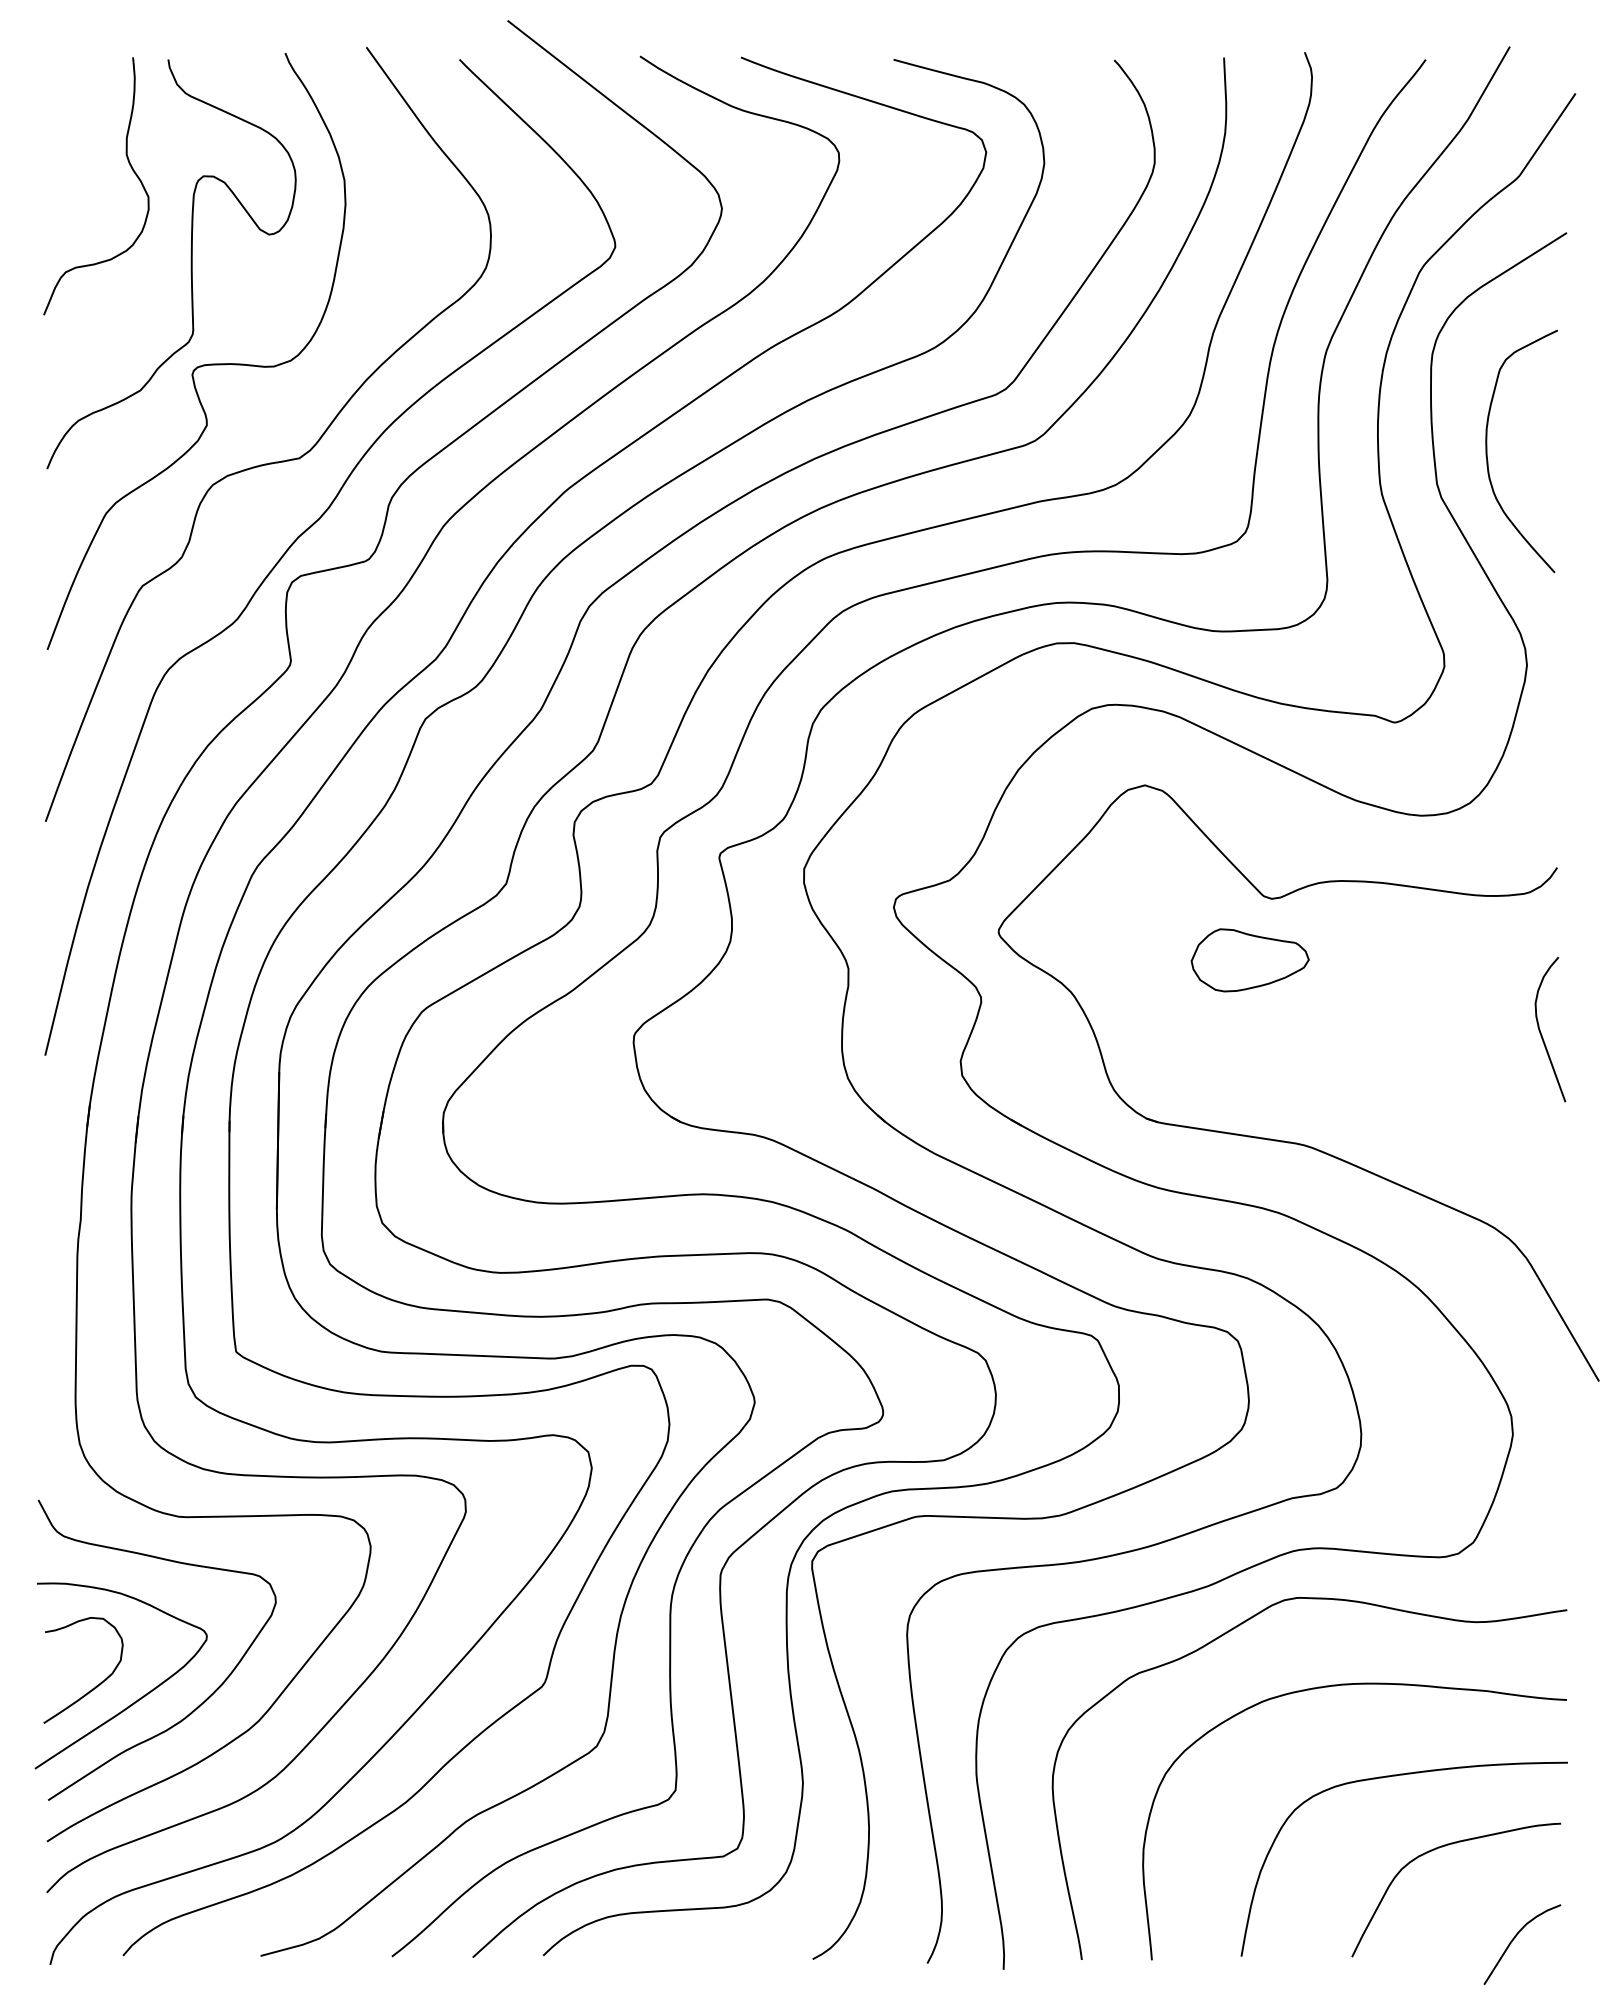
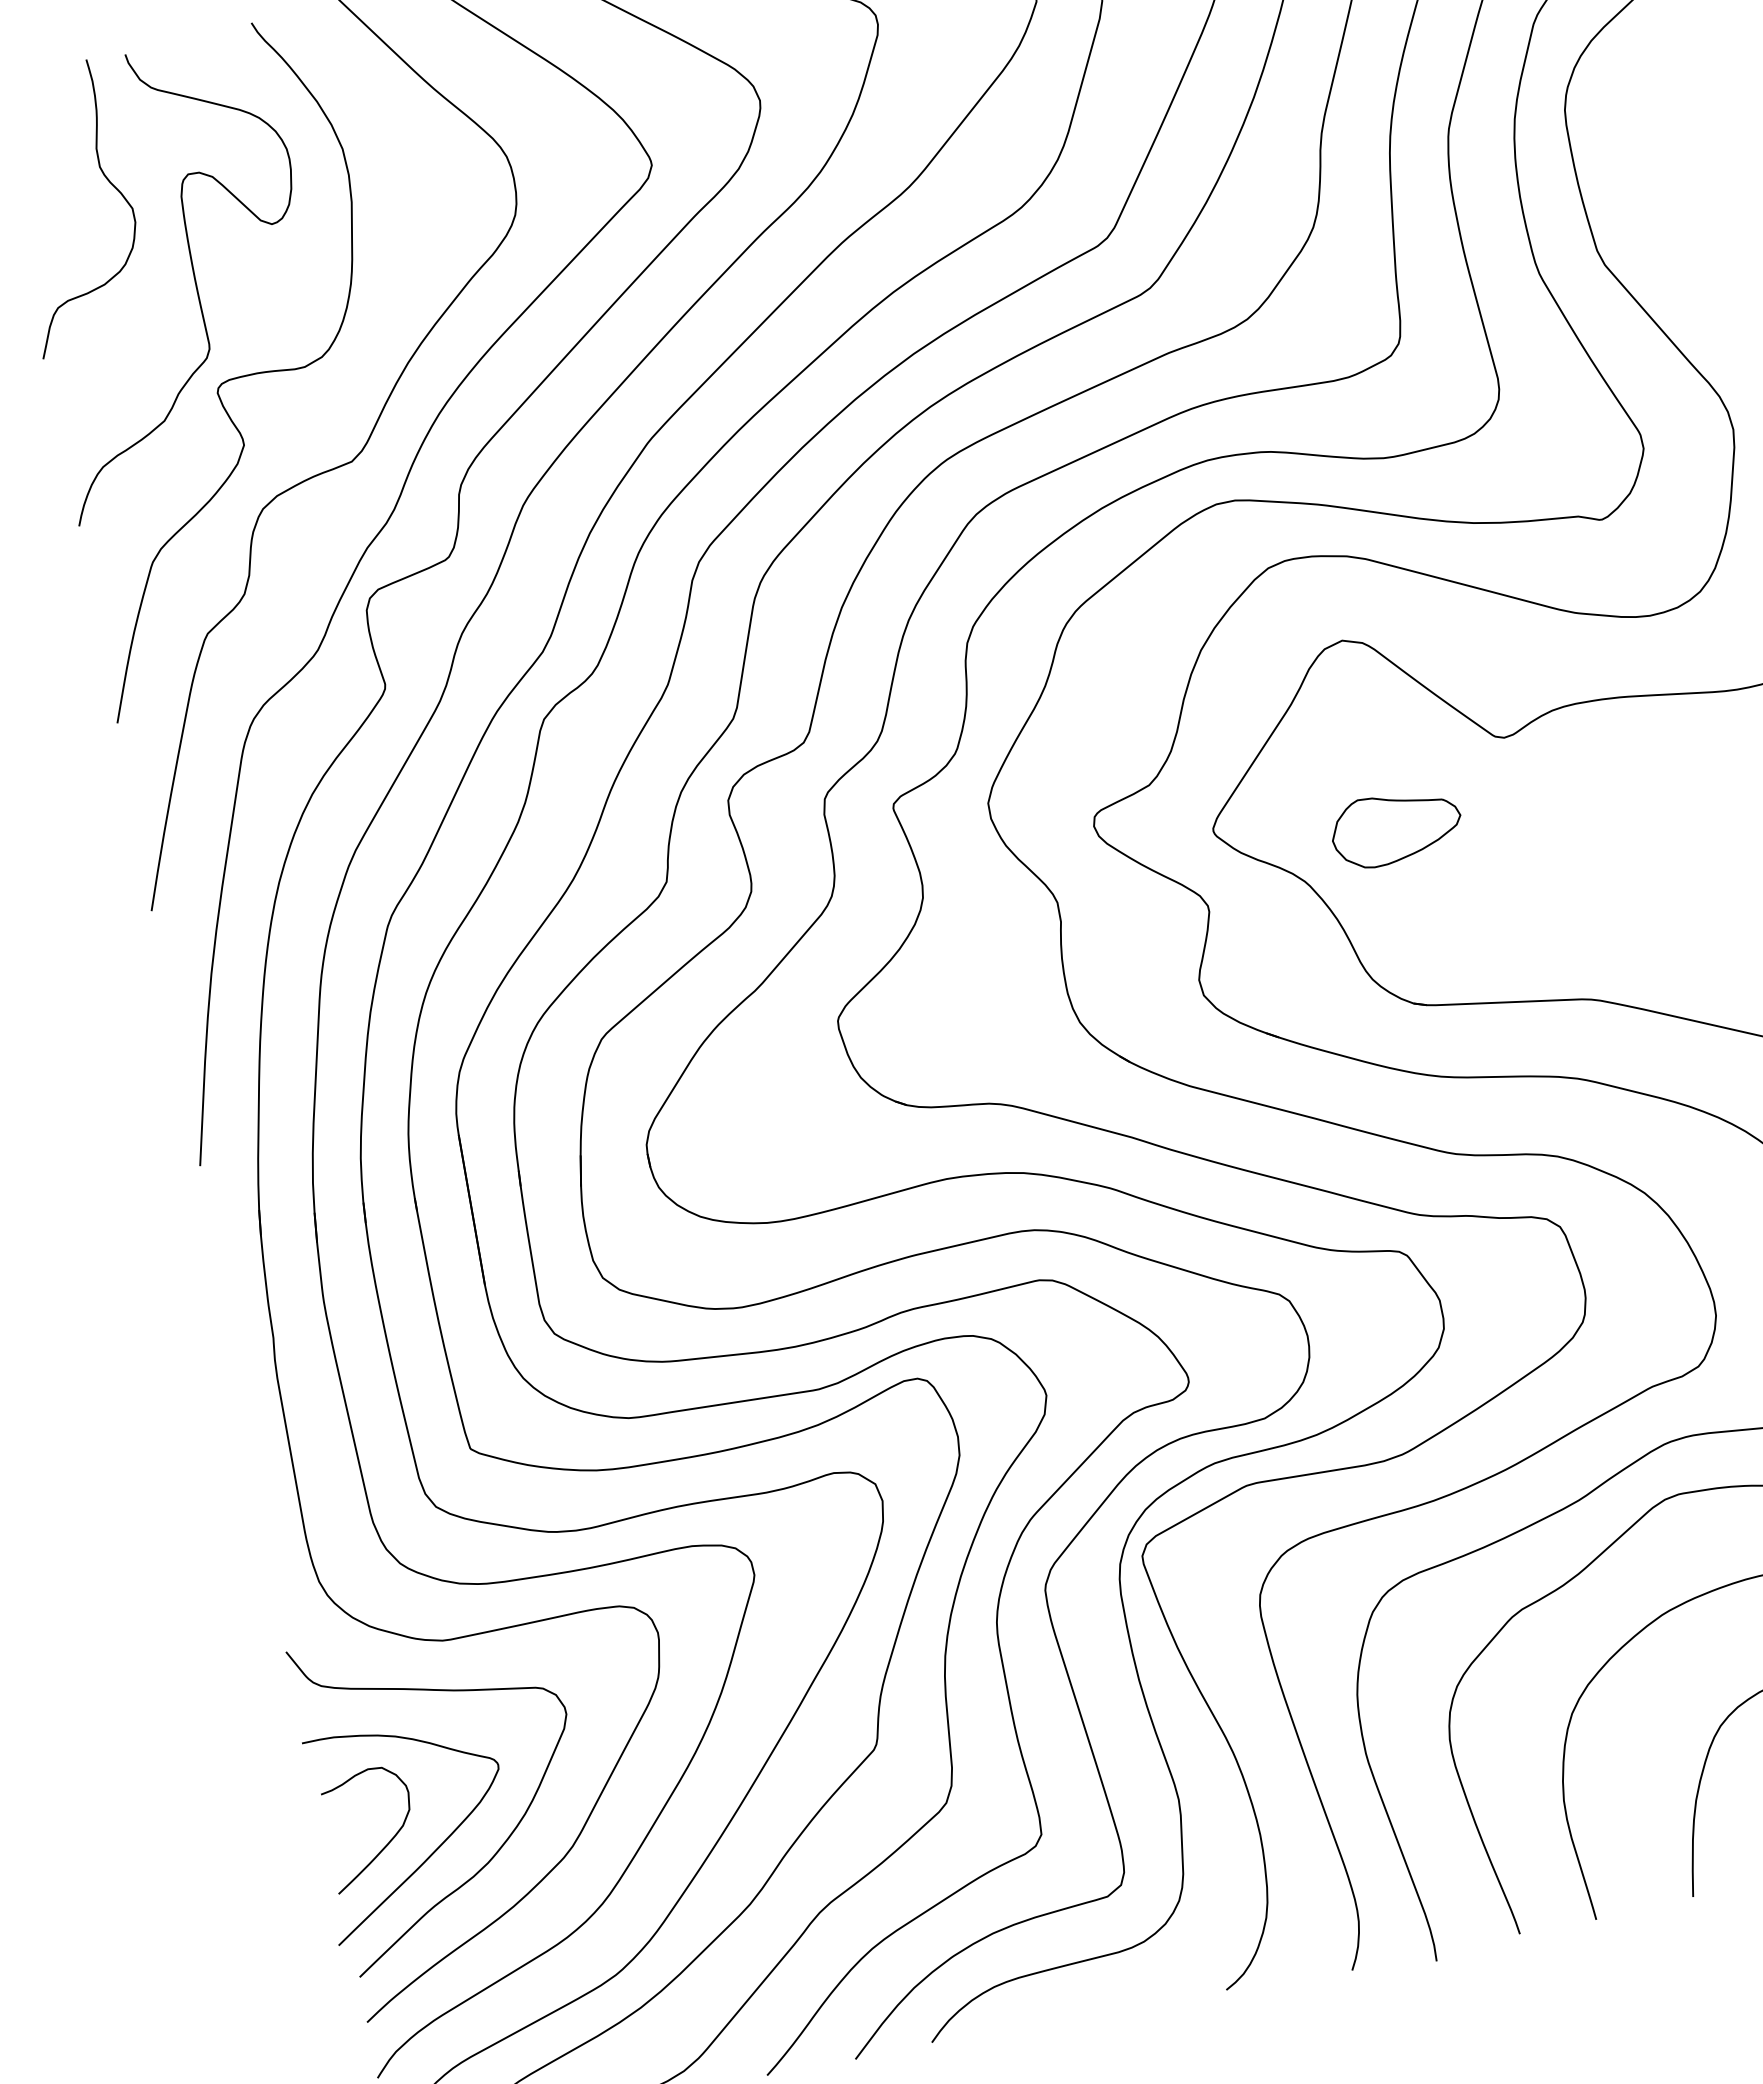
curve: (1487, 451) -> (1645, 204), removed
part: (1249, 960) -> (1395, 828), moved

